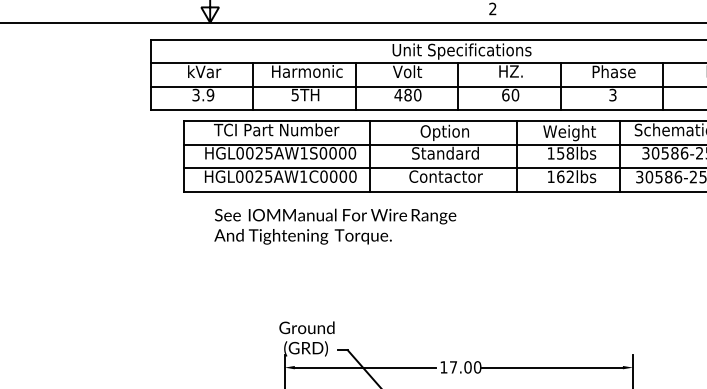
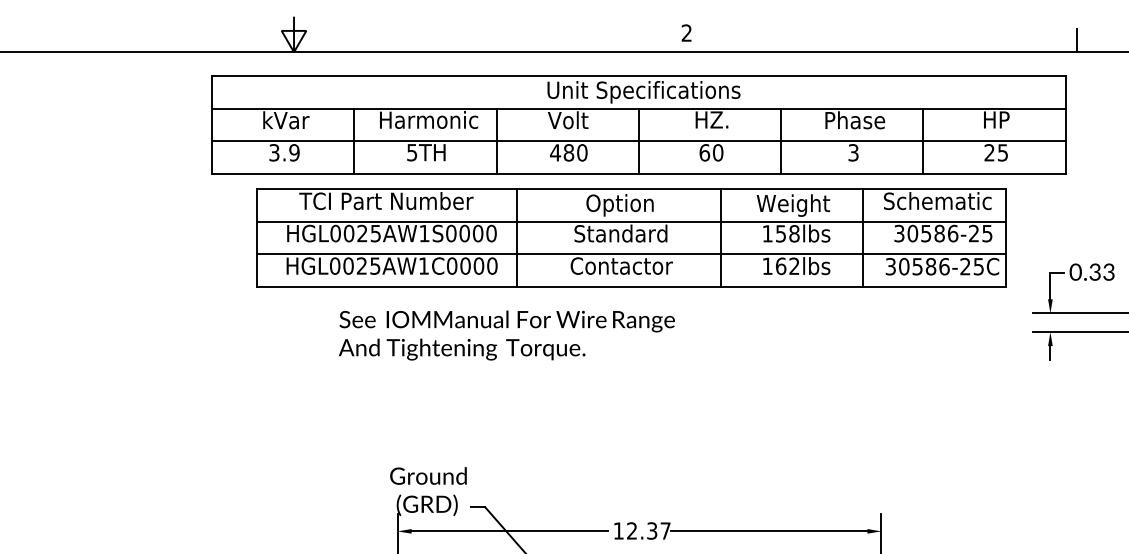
text: (335, 226) -> (506, 335), moved
text: (465, 367) -> (648, 530), 17.00 -> 12.37

